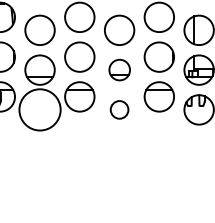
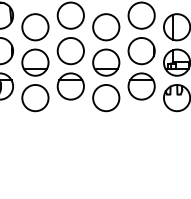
part: (119, 69) -> (106, 62), size x1.43
circle: (39, 109) -> (34, 97), size x0.71
circle: (119, 109) -> (106, 97), size x1.67

